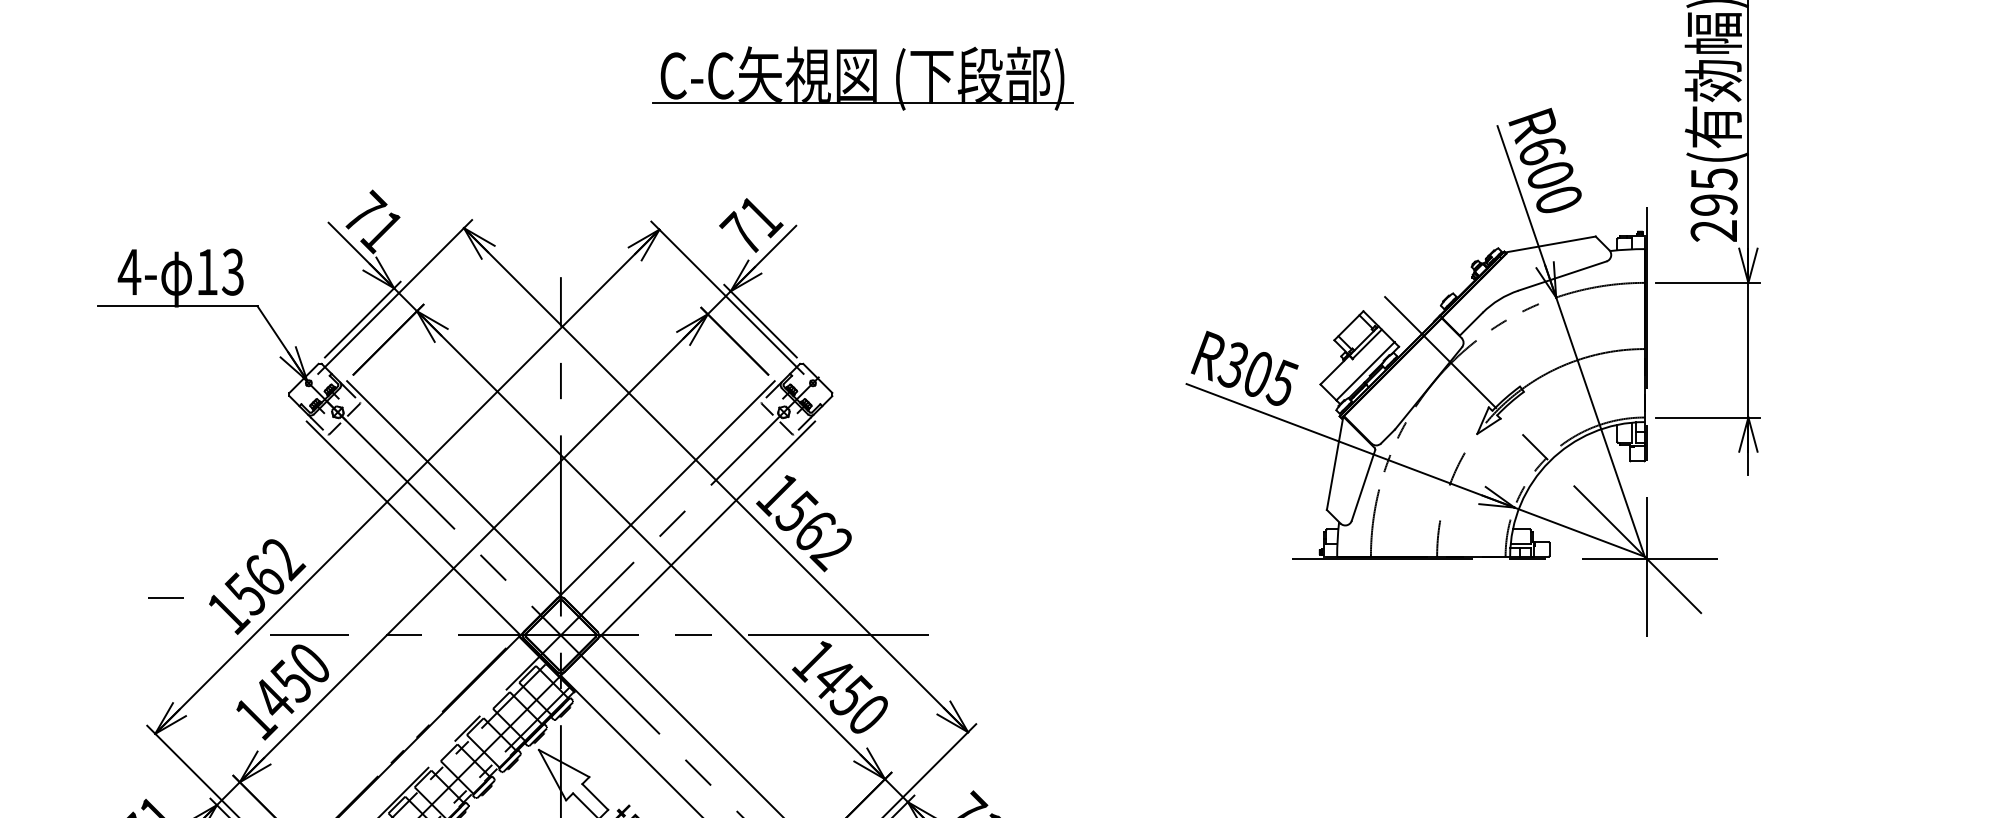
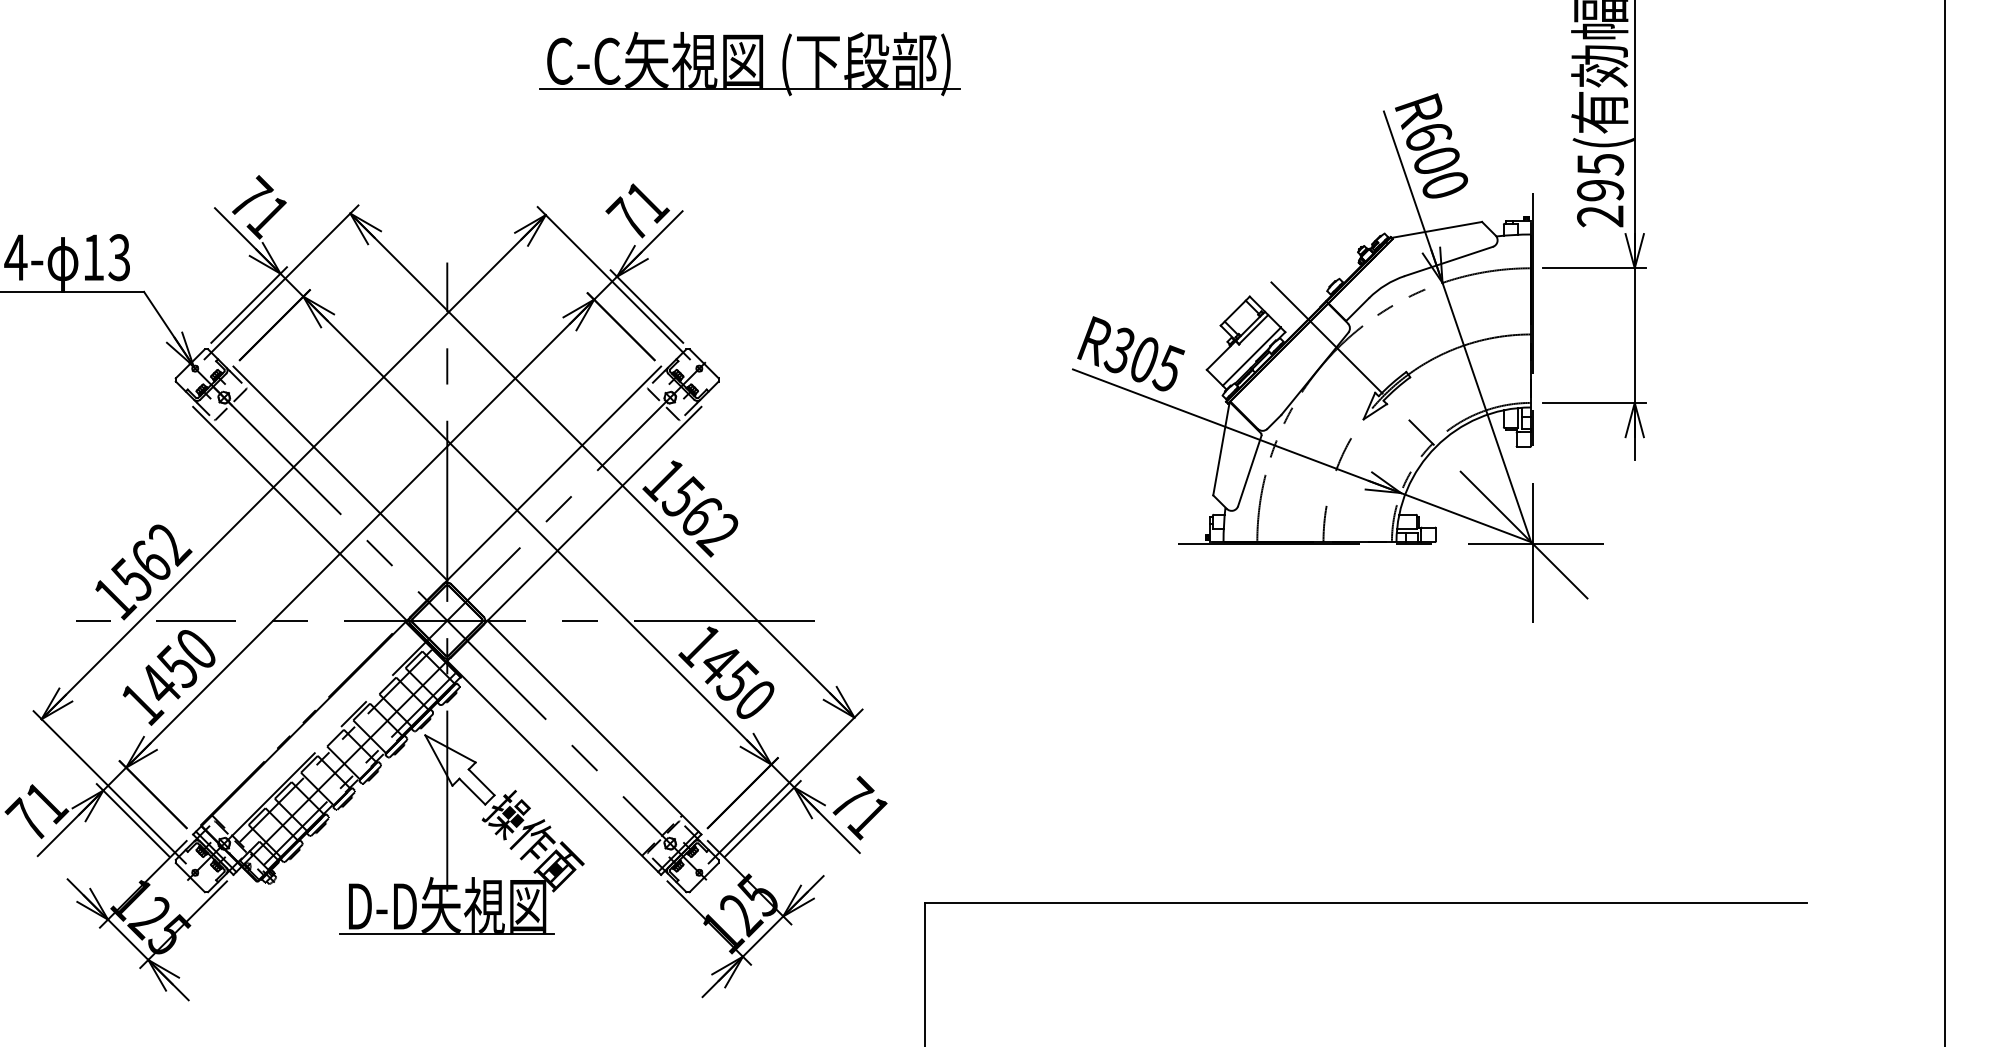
line: (166, 598) -> (93, 620), moved

